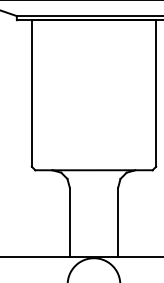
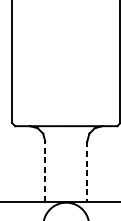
line: (69, 222) -> (44, 171), solid -> dashed
line: (118, 222) -> (87, 171), solid -> dashed

